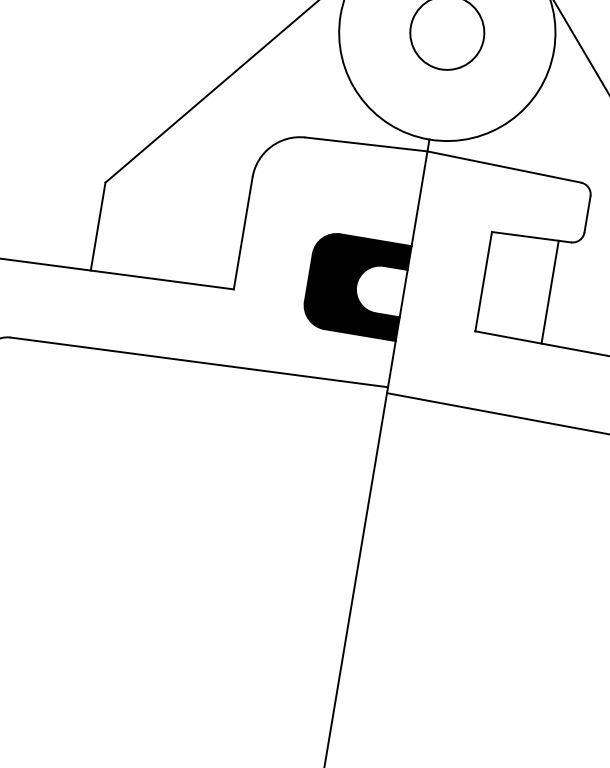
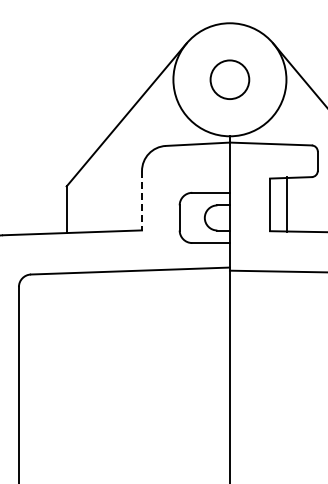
line: (244, 233) -> (142, 200), solid -> dashed
fill: (355, 284) -> (204, 217), removed
line: (550, 292) -> (287, 204), moved

